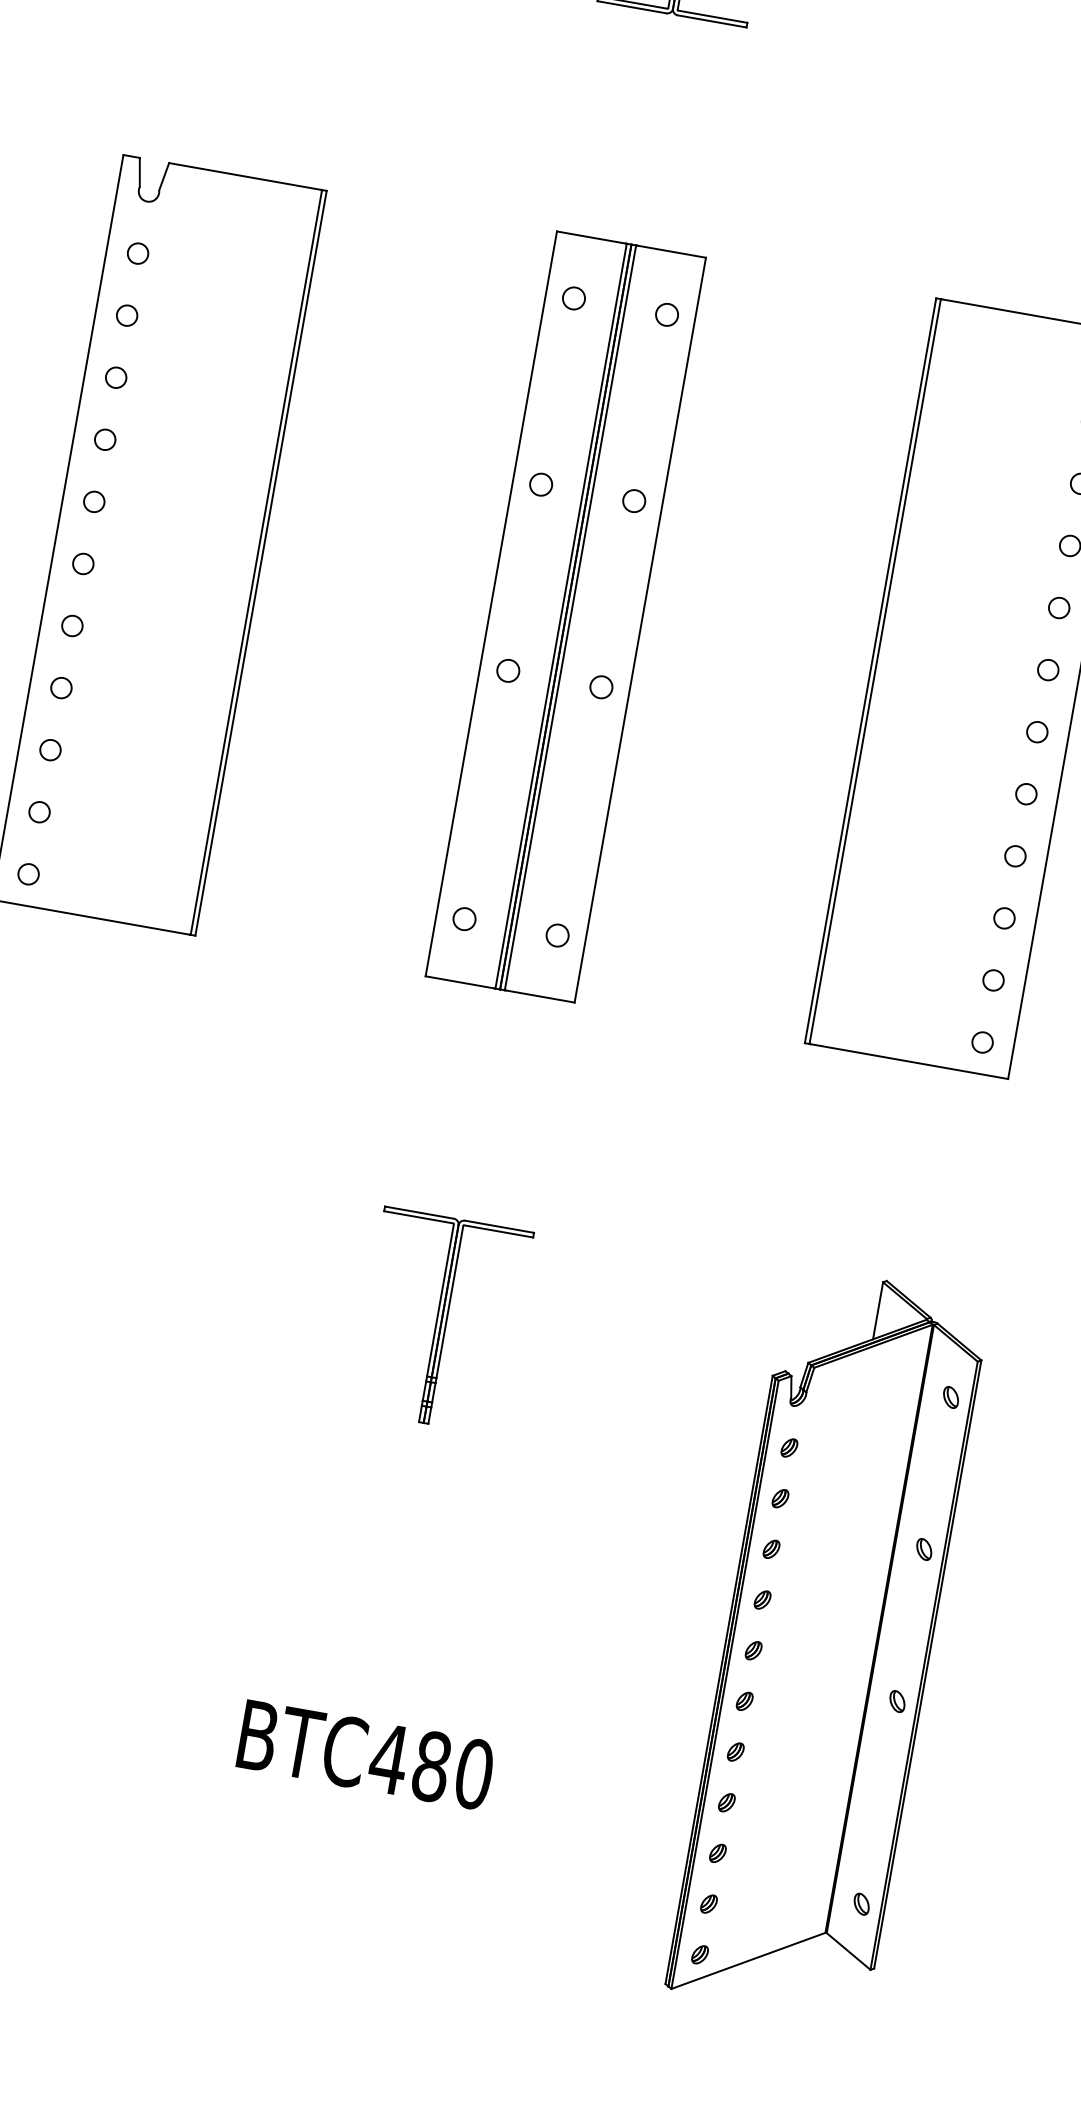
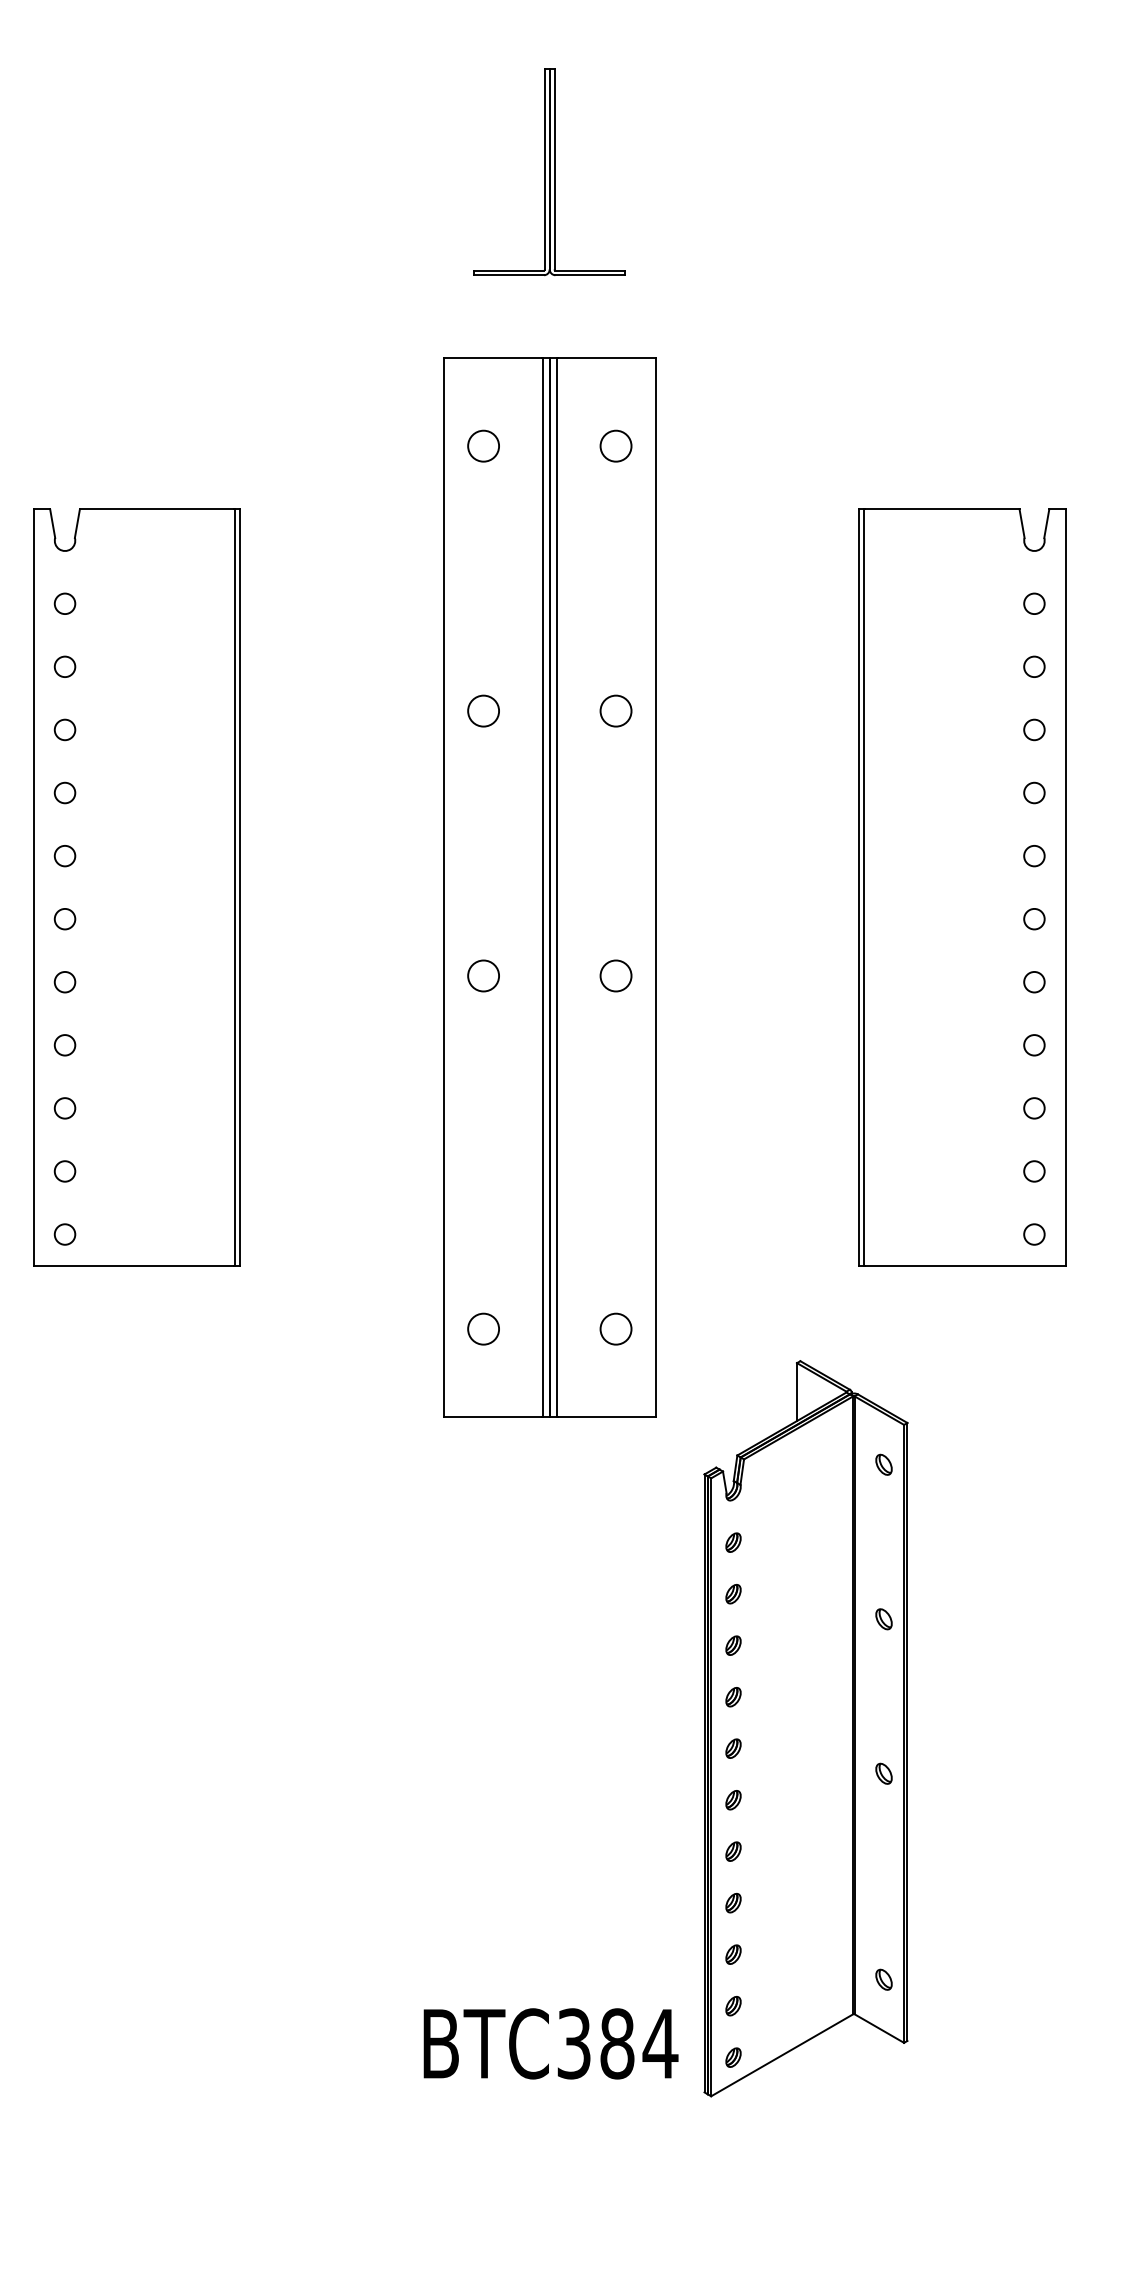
part: (565, 616) -> (549, 887), size x1.4
part: (441, 1321) -> (549, 1603), removed
part: (828, 1643) -> (805, 1728), moved
text: (431, 1766) -> (617, 2043), BTC480 -> BTC384

